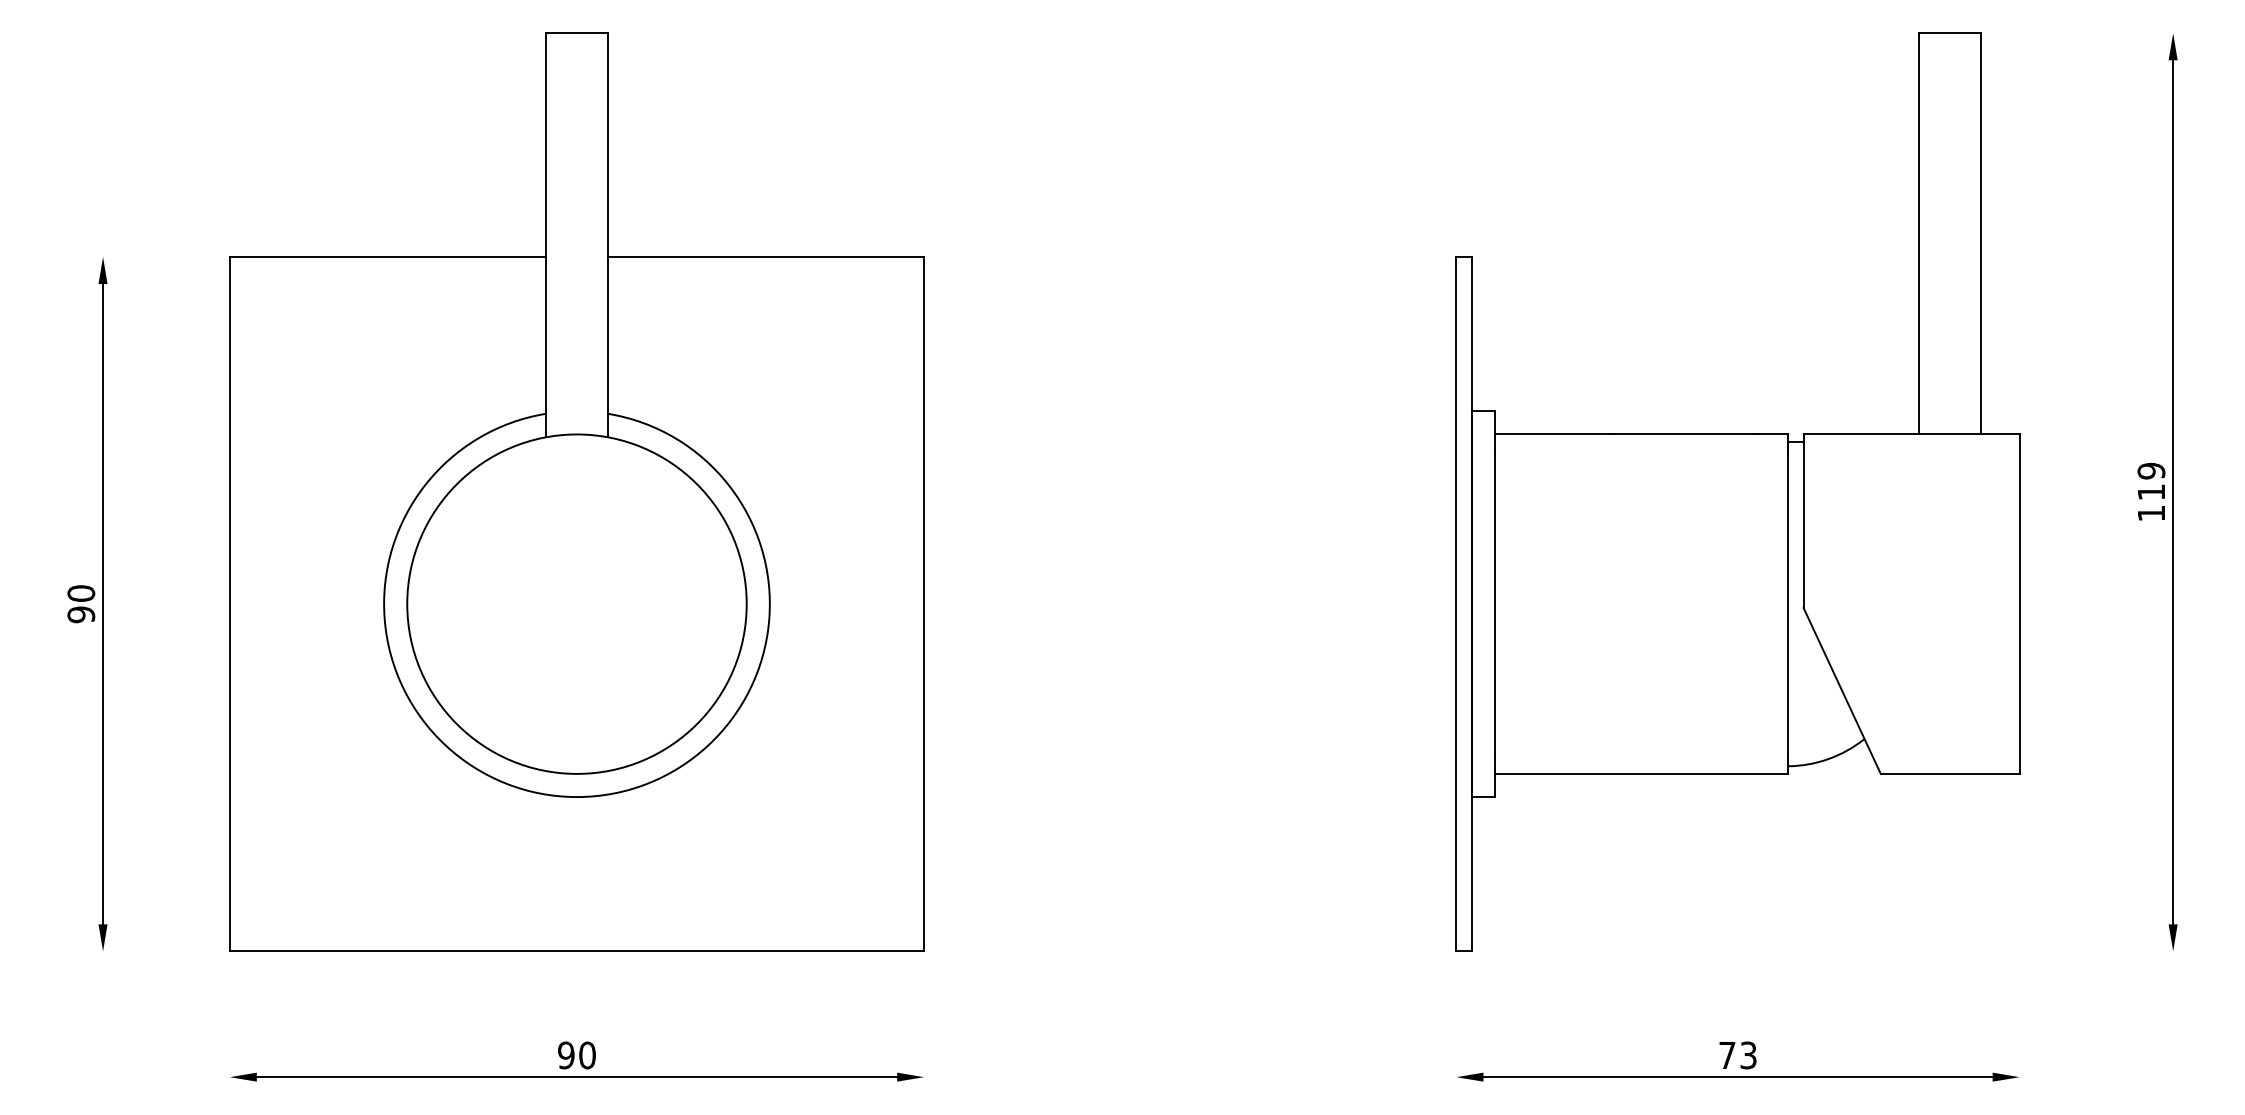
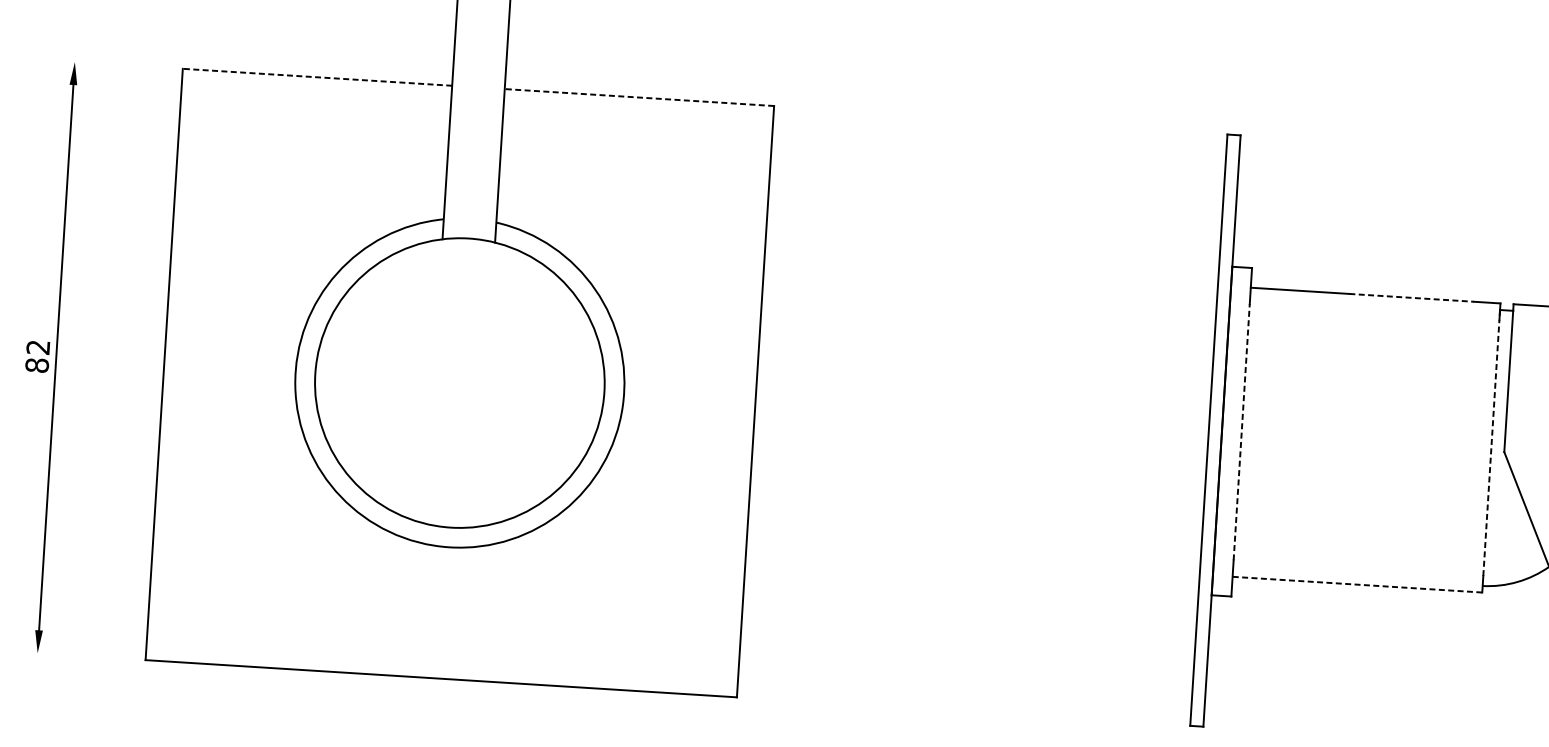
line: (387, 257) -> (317, 77), solid -> dashed
line: (765, 257) -> (638, 97), solid -> dashed
line: (1684, 434) -> (1412, 297), solid -> dashed
line: (1495, 603) -> (1242, 431), solid -> dashed
line: (1788, 603) -> (1491, 447), solid -> dashed
text: (81, 604) -> (37, 356), 90 -> 82
line: (1641, 773) -> (1357, 584), solid -> dashed

